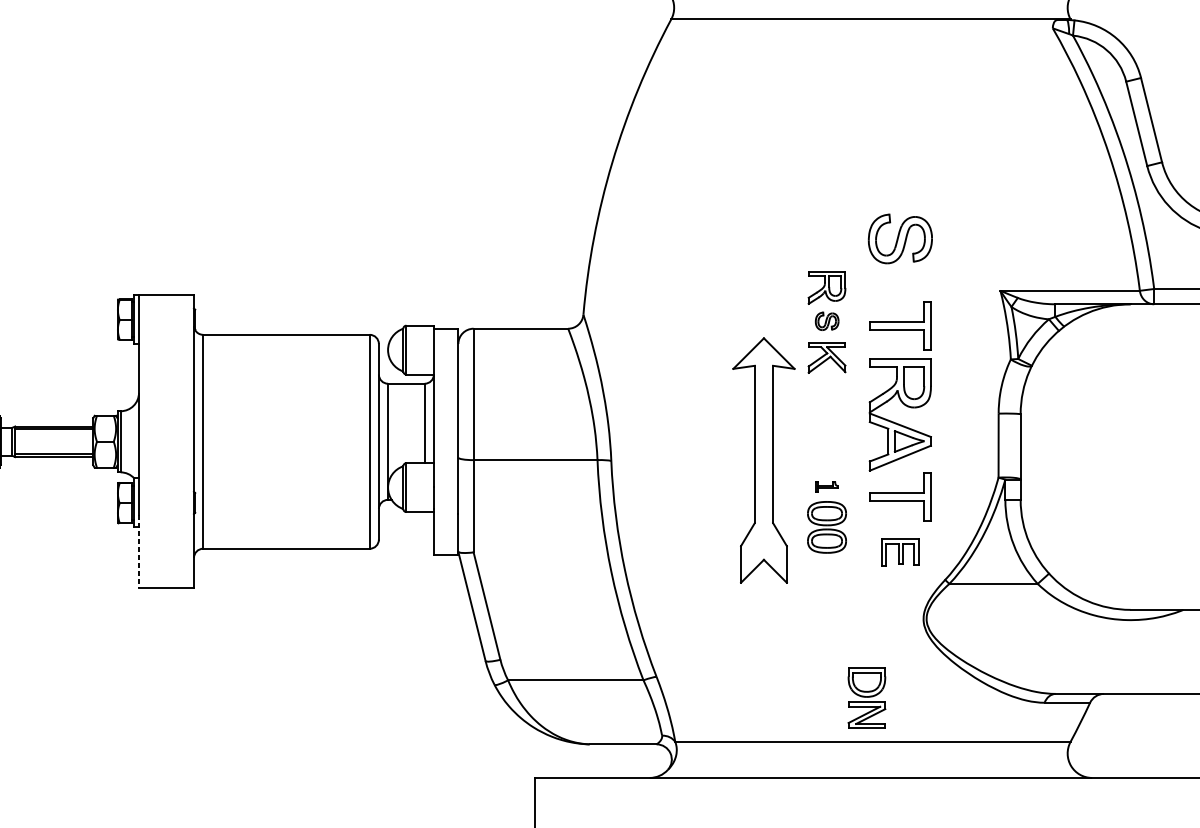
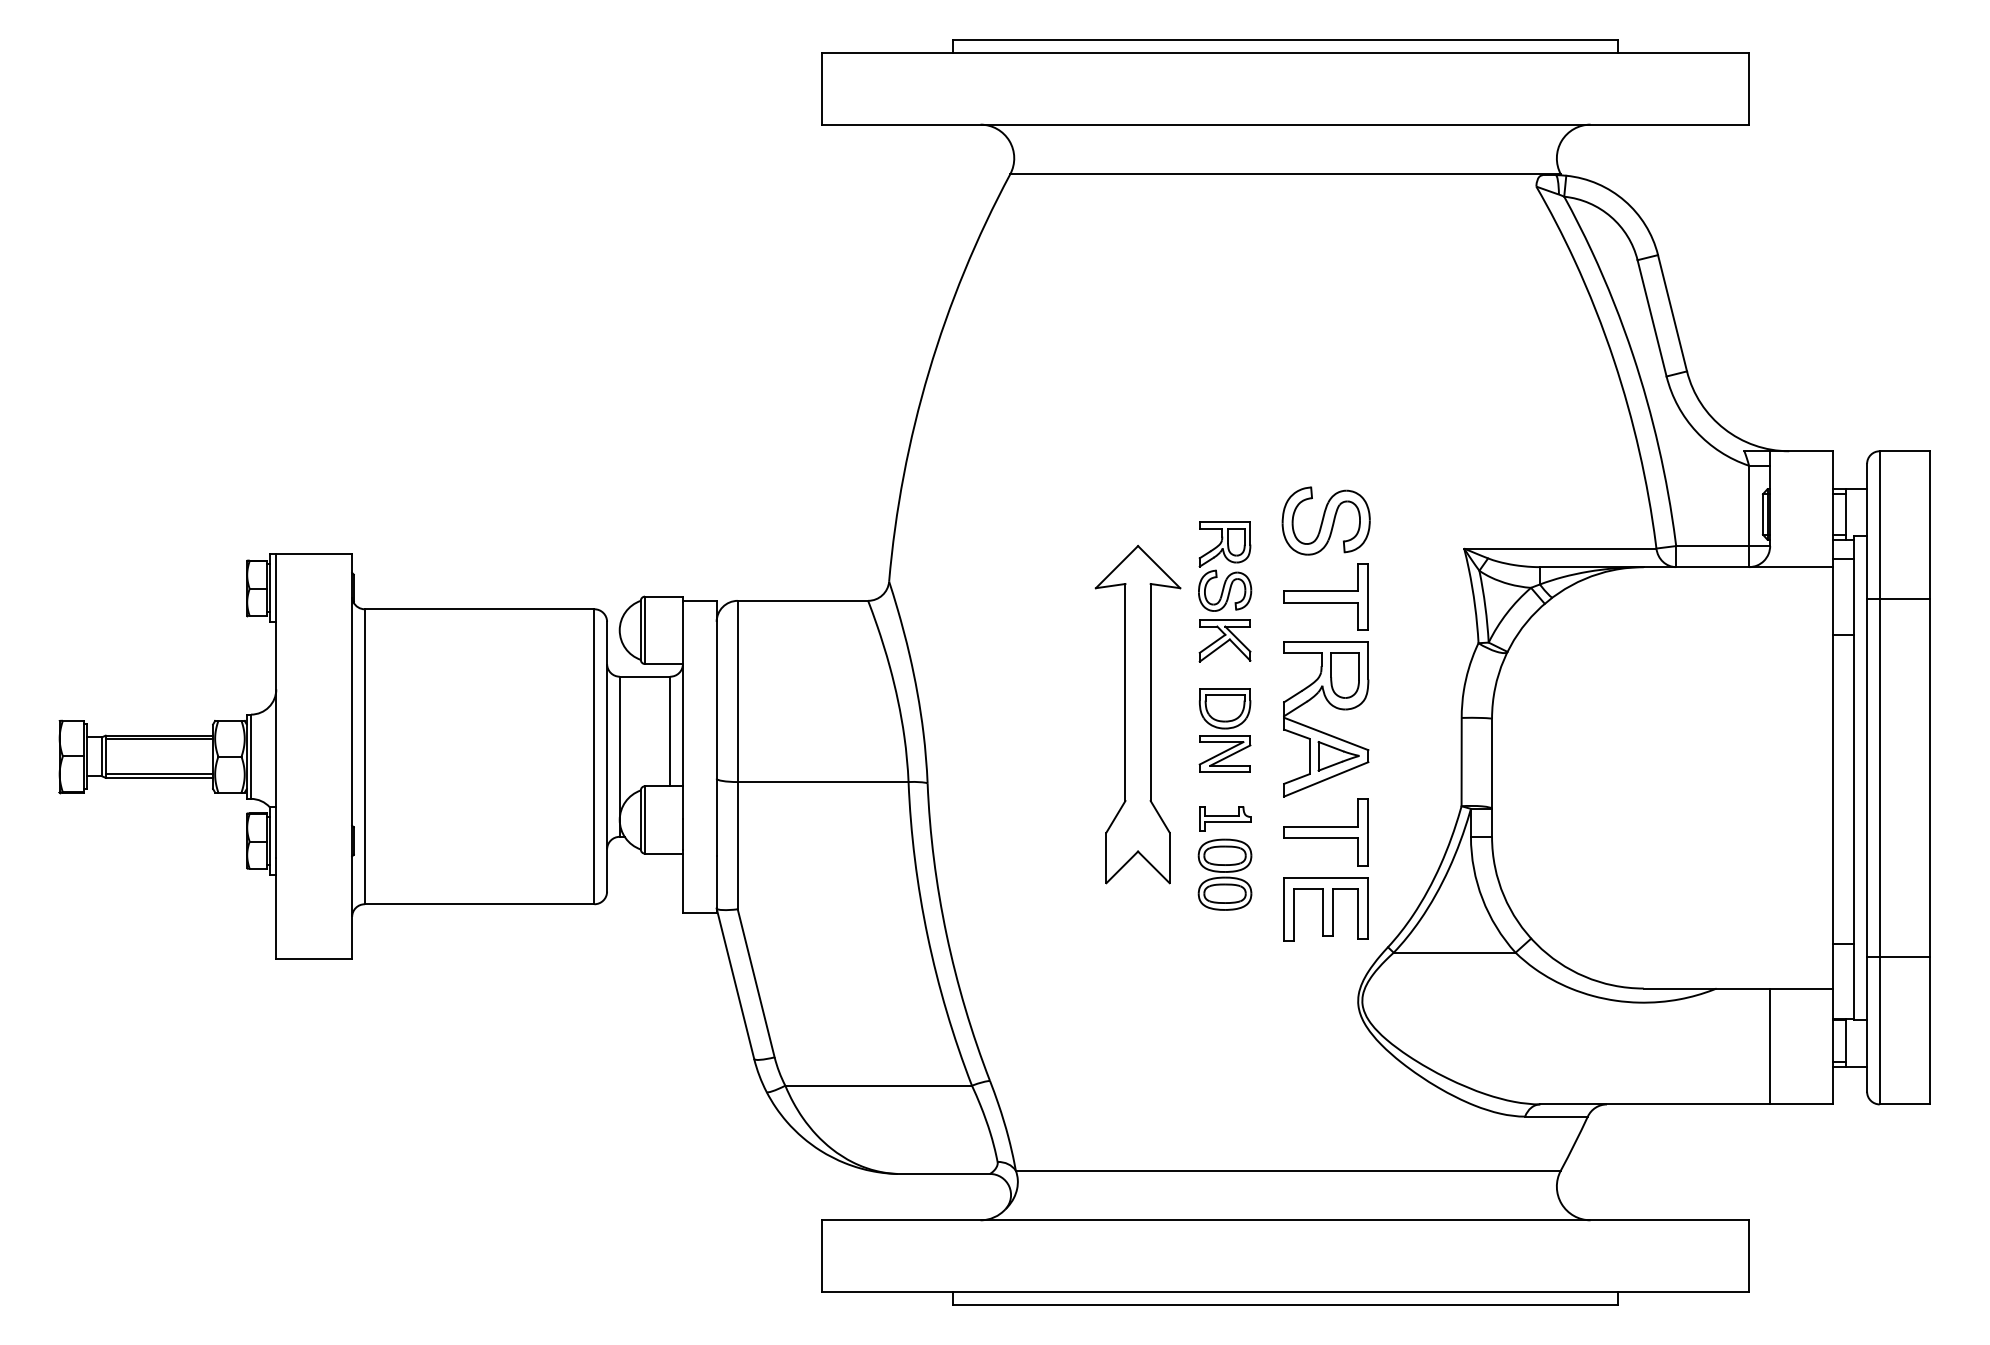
part: (899, 238) -> (1325, 520), moved
part: (827, 321) -> (1225, 590), size x1.67
part: (763, 460) -> (1137, 714), moved
part: (827, 486) -> (1225, 818), size x1.67
line: (139, 551) -> (276, 908), dashed -> solid
part: (899, 552) -> (1325, 909), size x1.67
part: (866, 698) -> (1224, 730), moved

